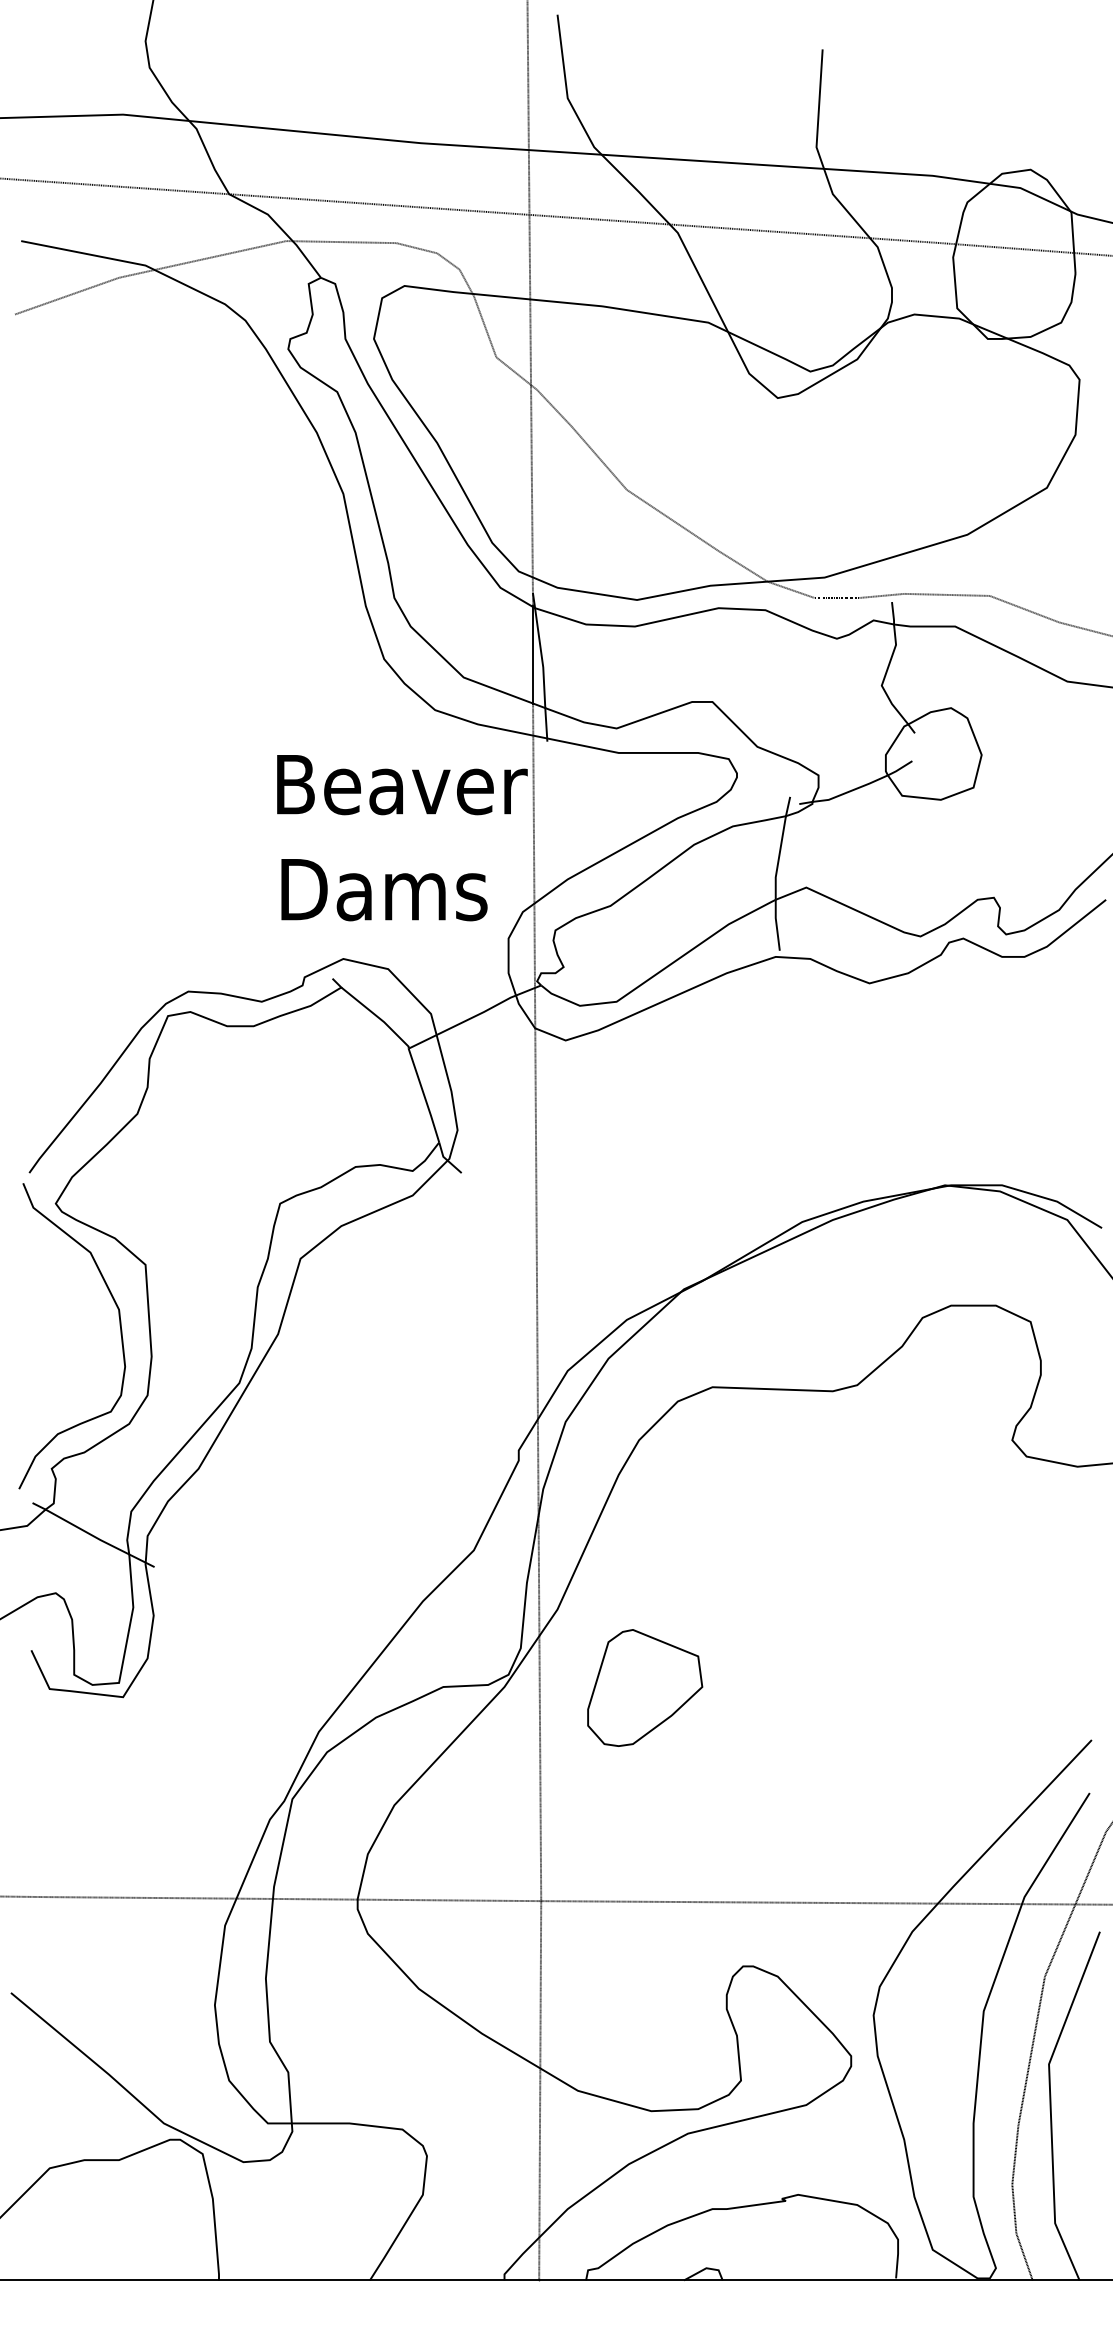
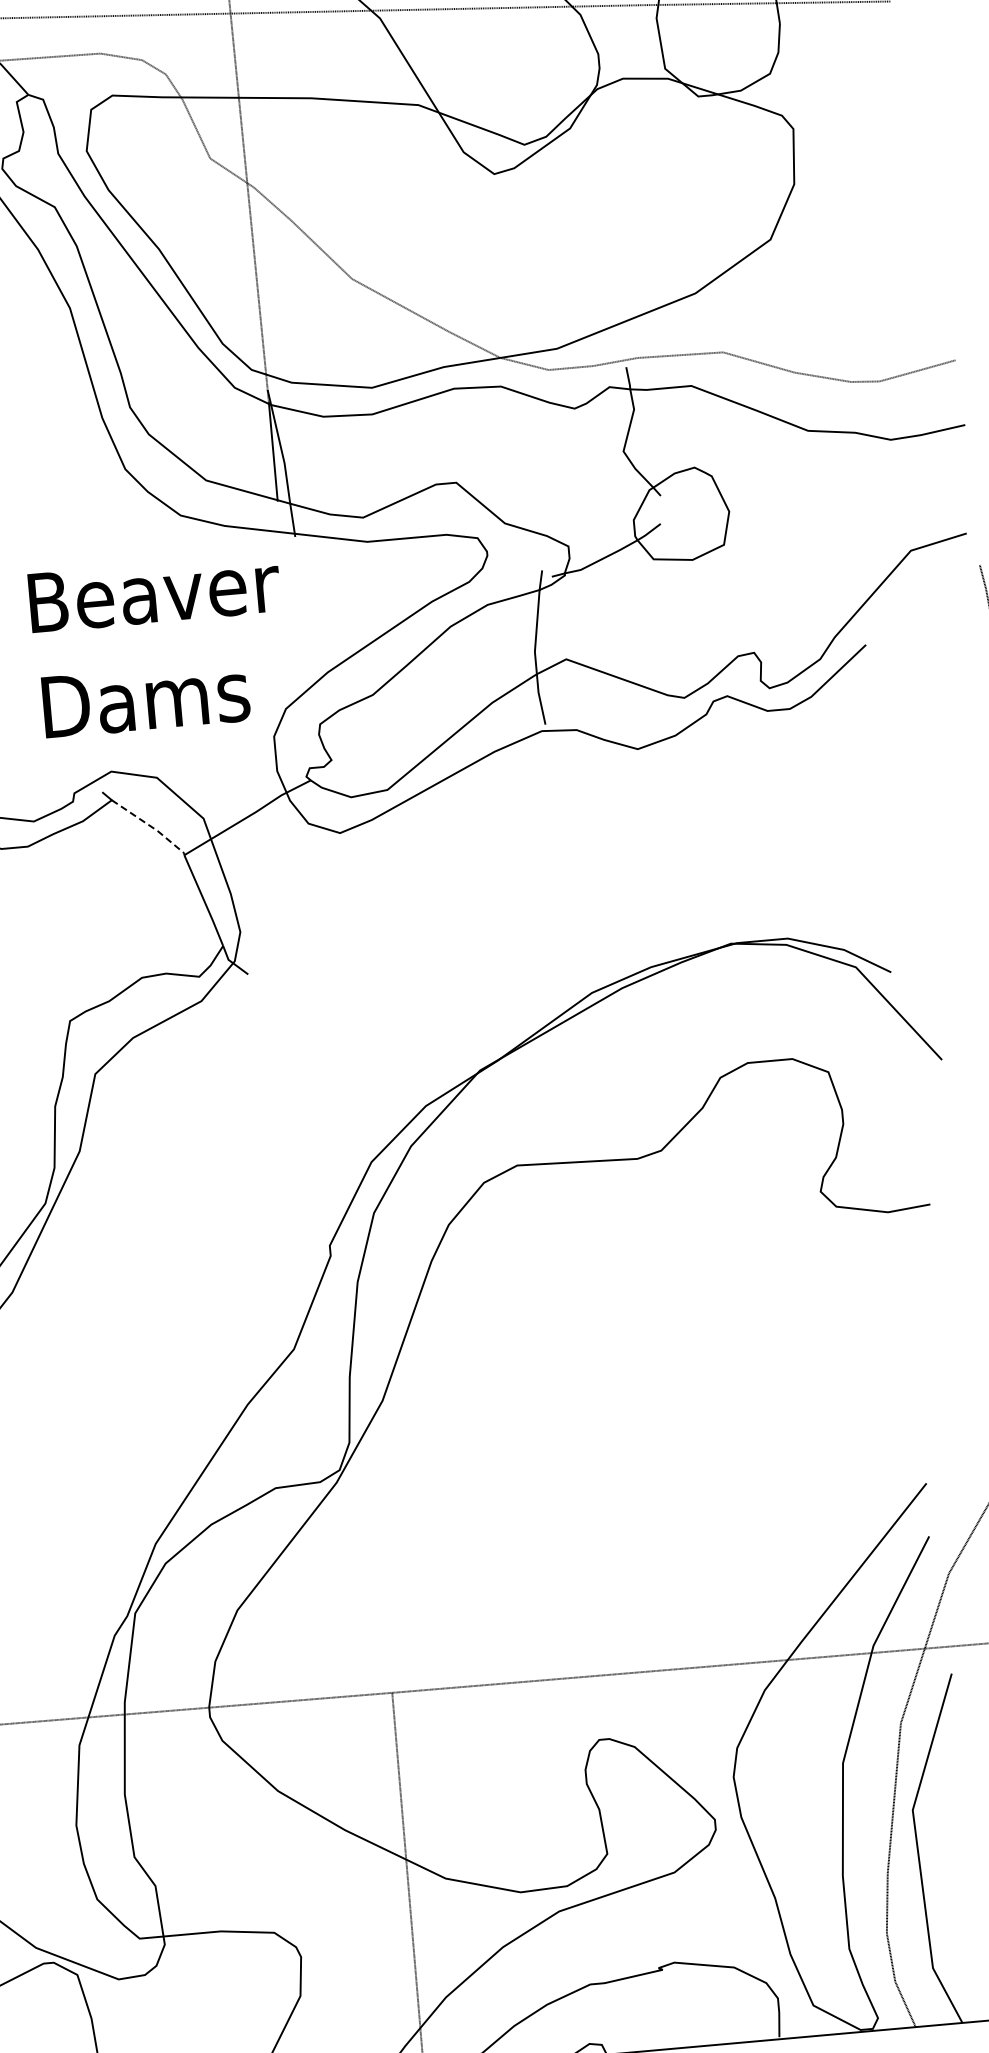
line: (378, 1017) -> (151, 826), solid -> dashed
line: (537, 1302) -> (335, 1096), removed
part: (645, 1687) -> (477, 1470), removed

